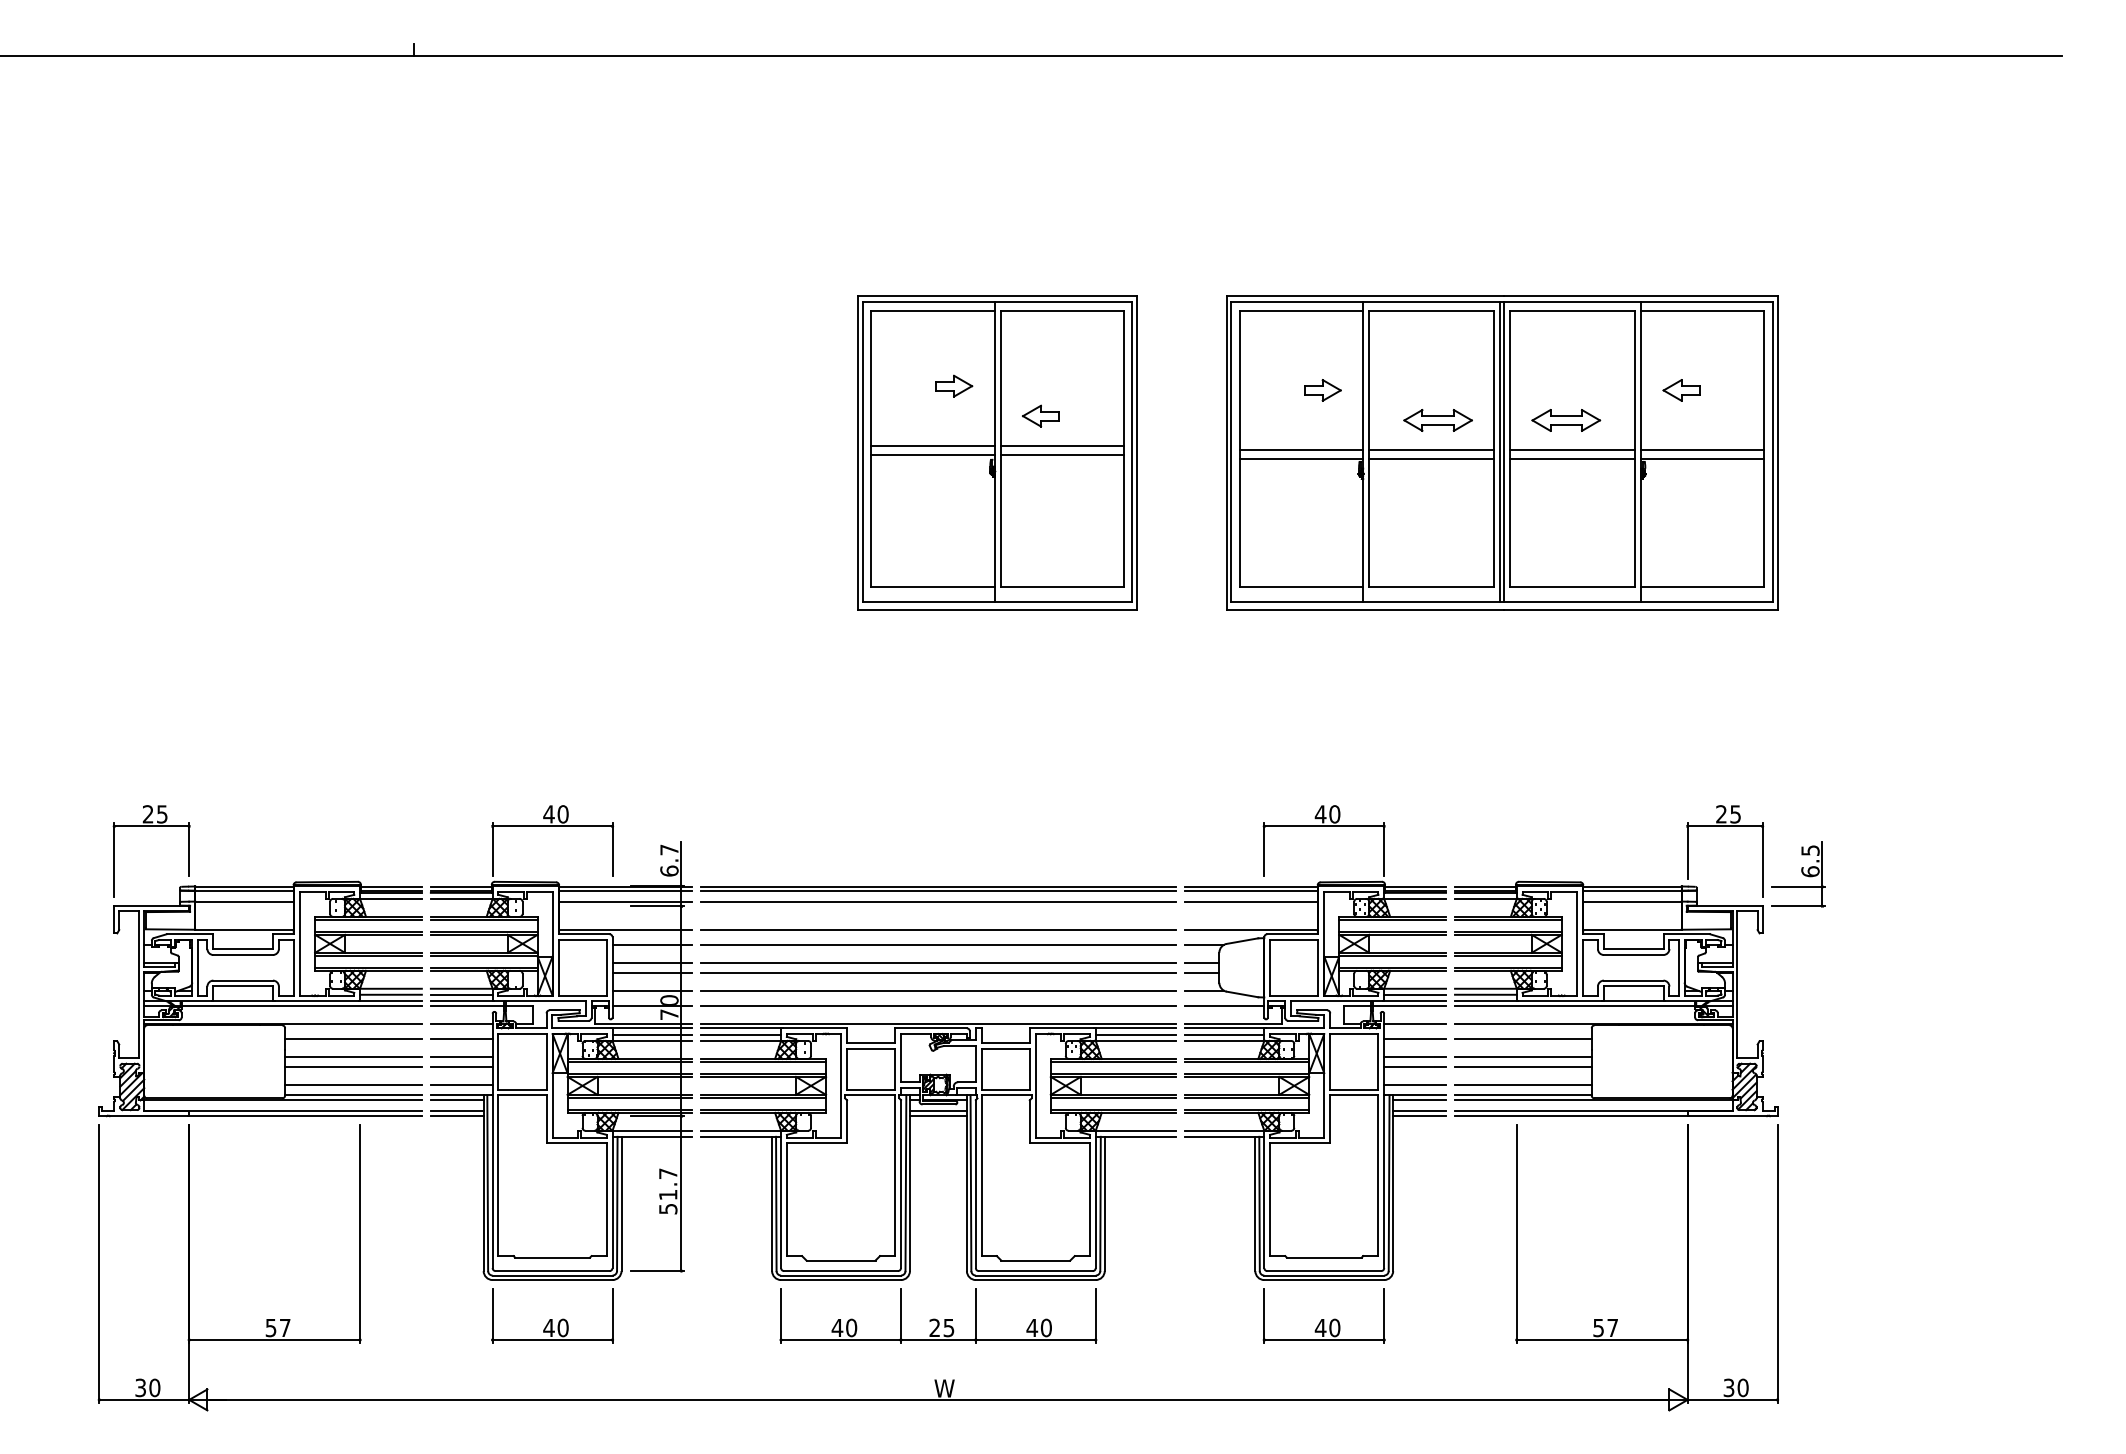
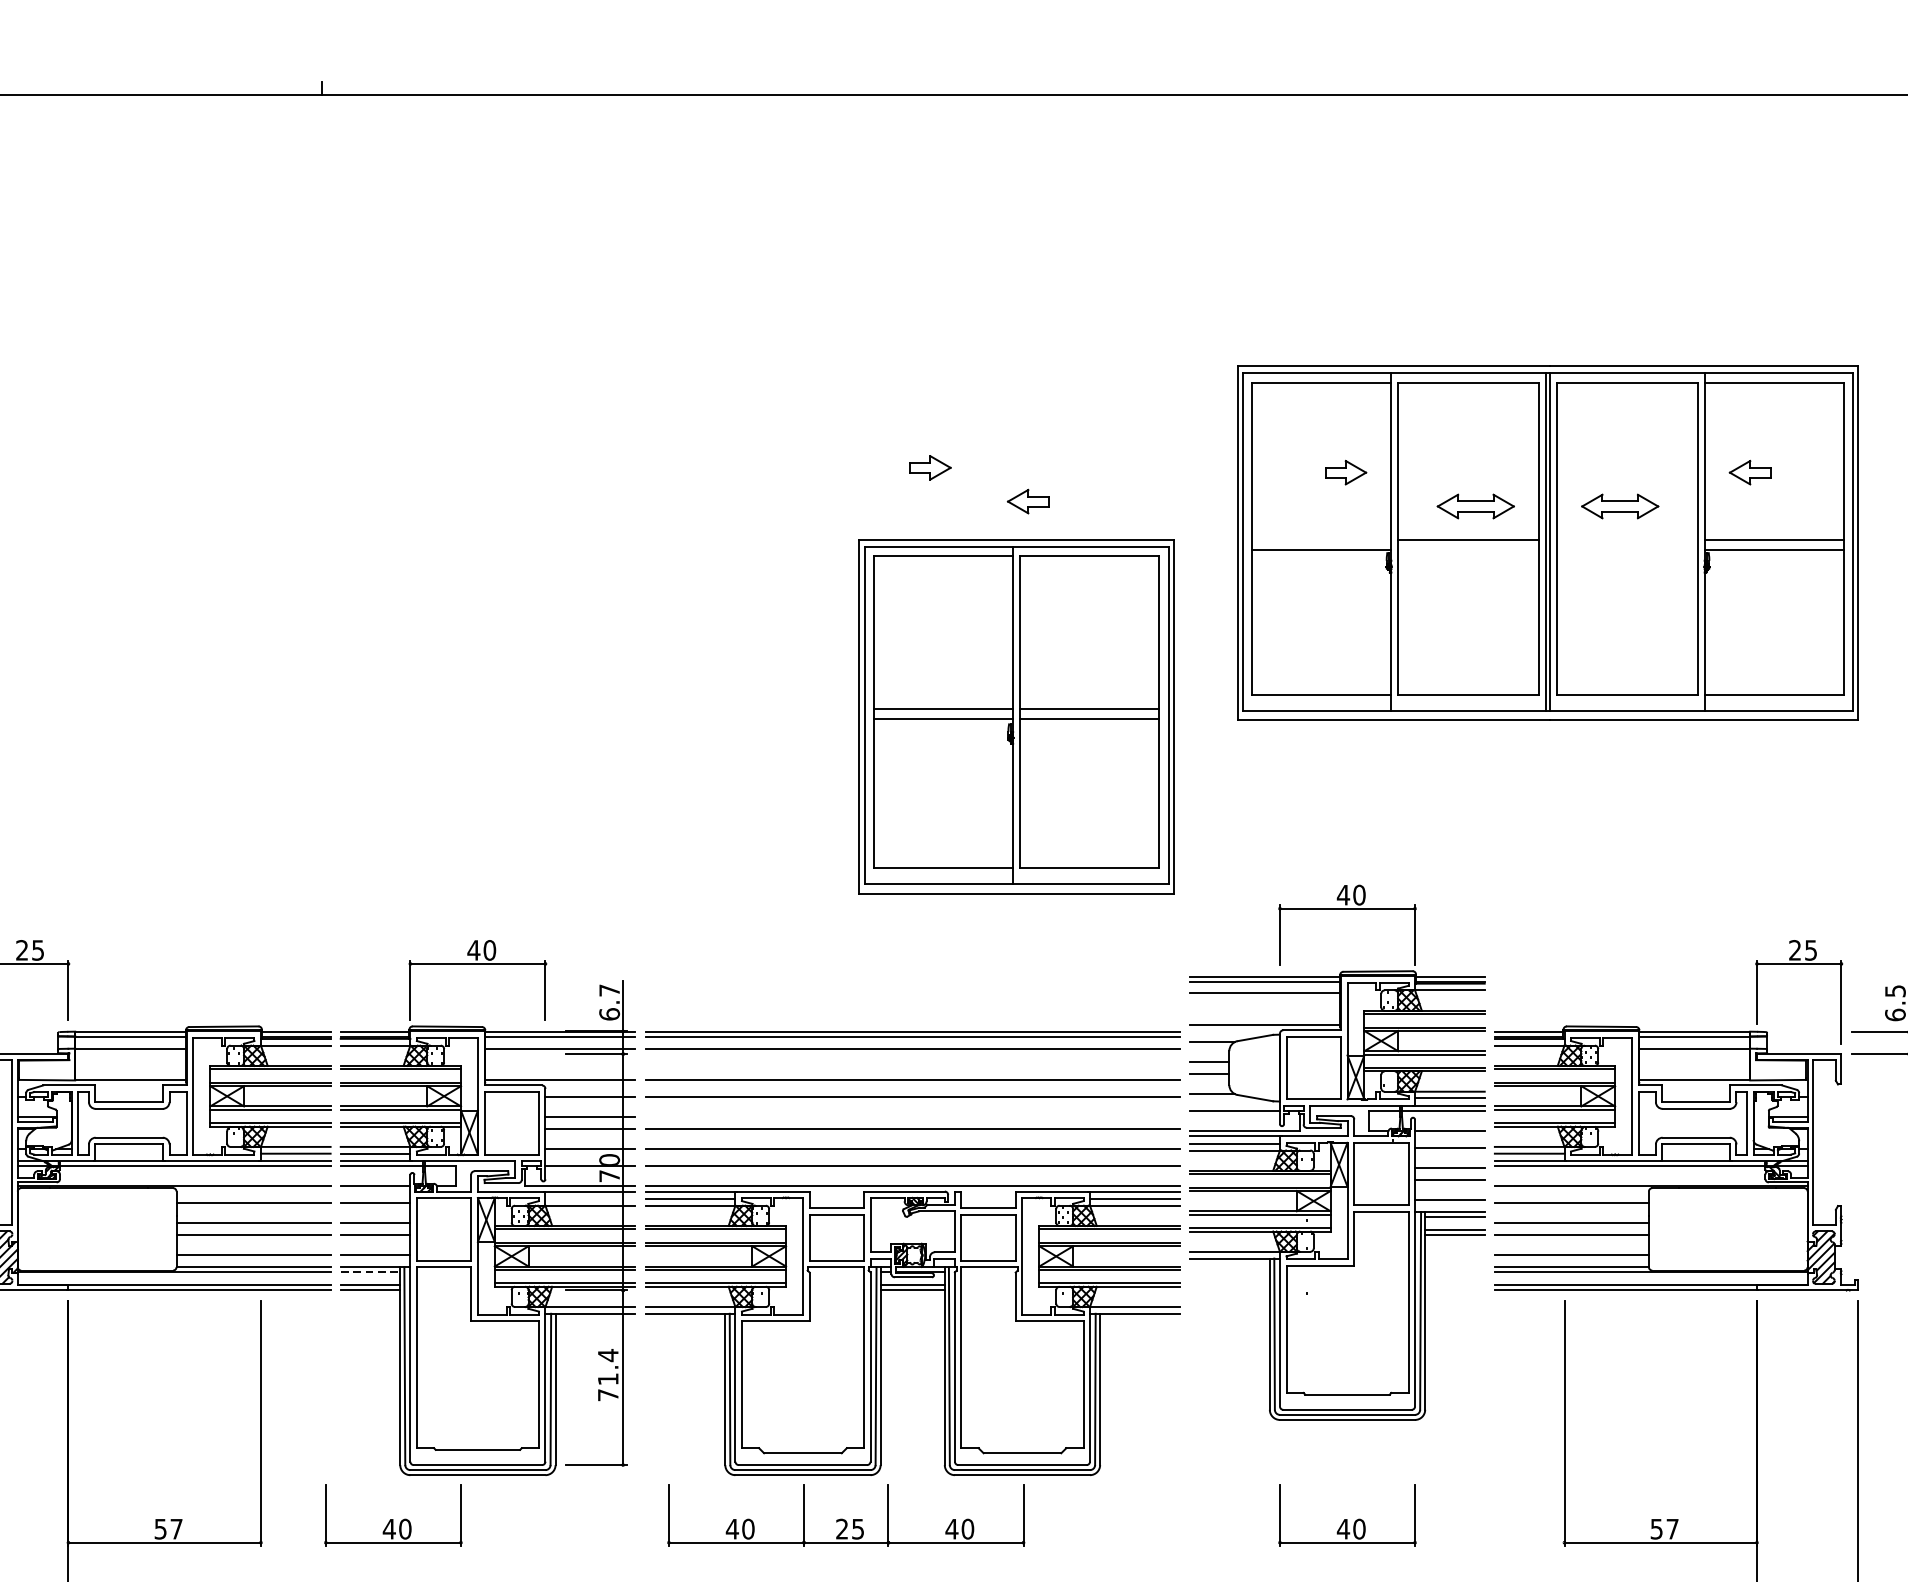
line: (1301, 450) -> (1321, 540), removed
line: (1572, 450) -> (1627, 540), removed
part: (997, 452) -> (1016, 716), moved
line: (1431, 459) -> (1468, 550), removed
line: (1572, 459) -> (1627, 550), removed
line: (938, 962) -> (912, 1117), removed
line: (652, 1034) -> (590, 1198), removed
part: (1315, 1042) -> (1337, 1152), moved
line: (457, 1099) -> (370, 1271), solid -> dashed
text: (668, 1191) -> (608, 1375), 51.7 -> 71.4
part: (552, 1315) -> (393, 1515), moved
part: (938, 1315) -> (846, 1515), moved

